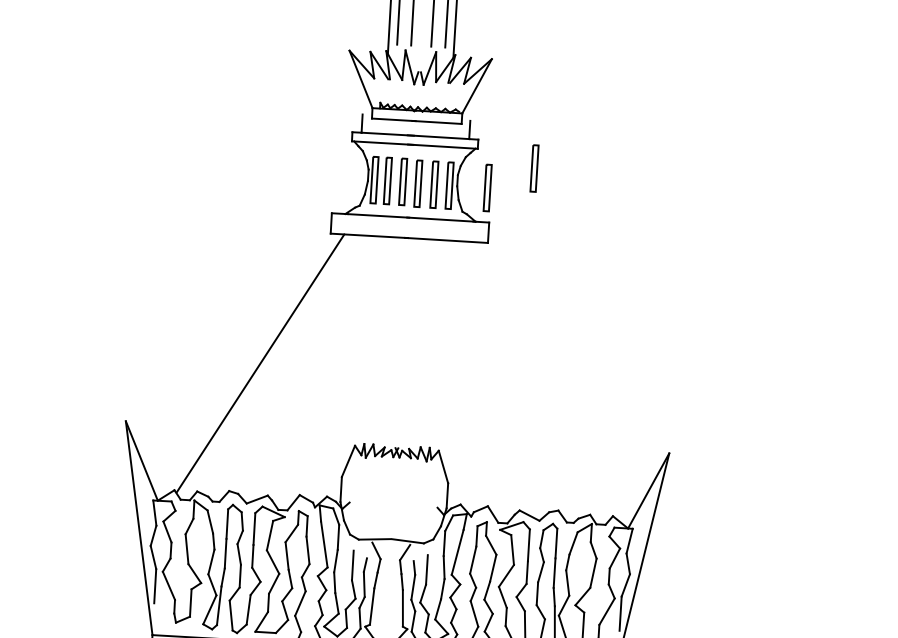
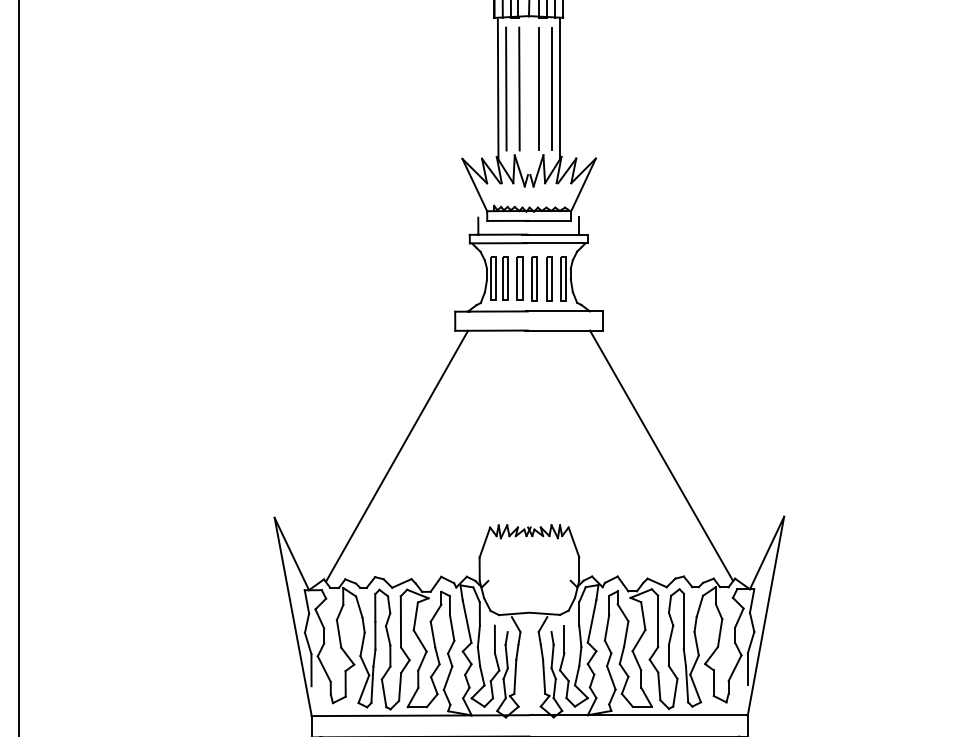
part: (534, 168) -> (641, 258), removed
part: (487, 187) -> (599, 278), removed
line: (541, 379) -> (660, 455), added

